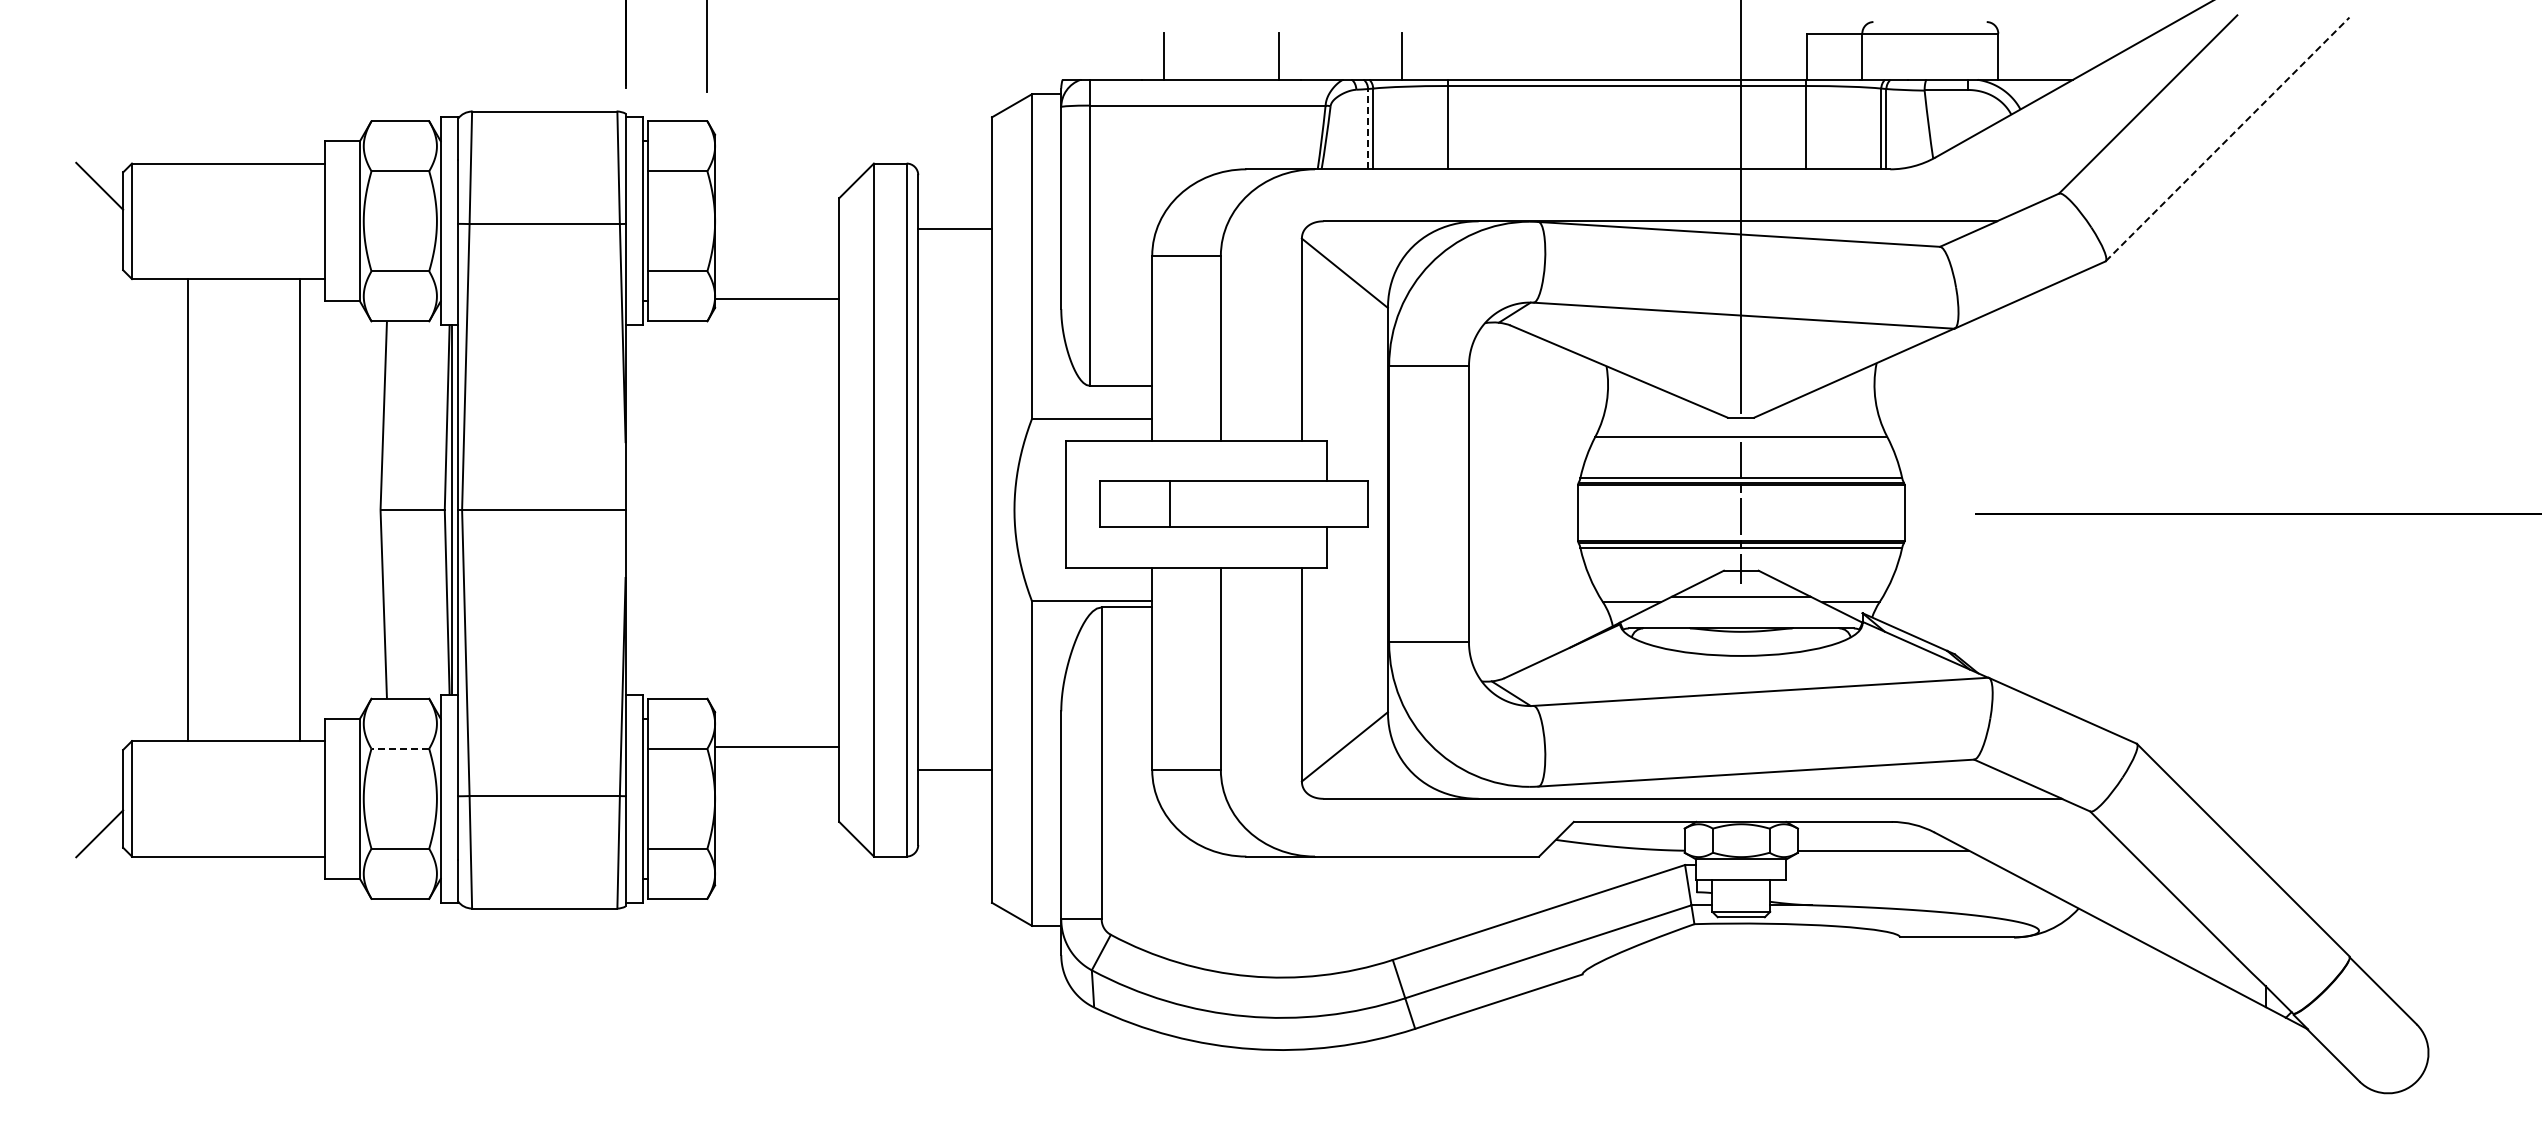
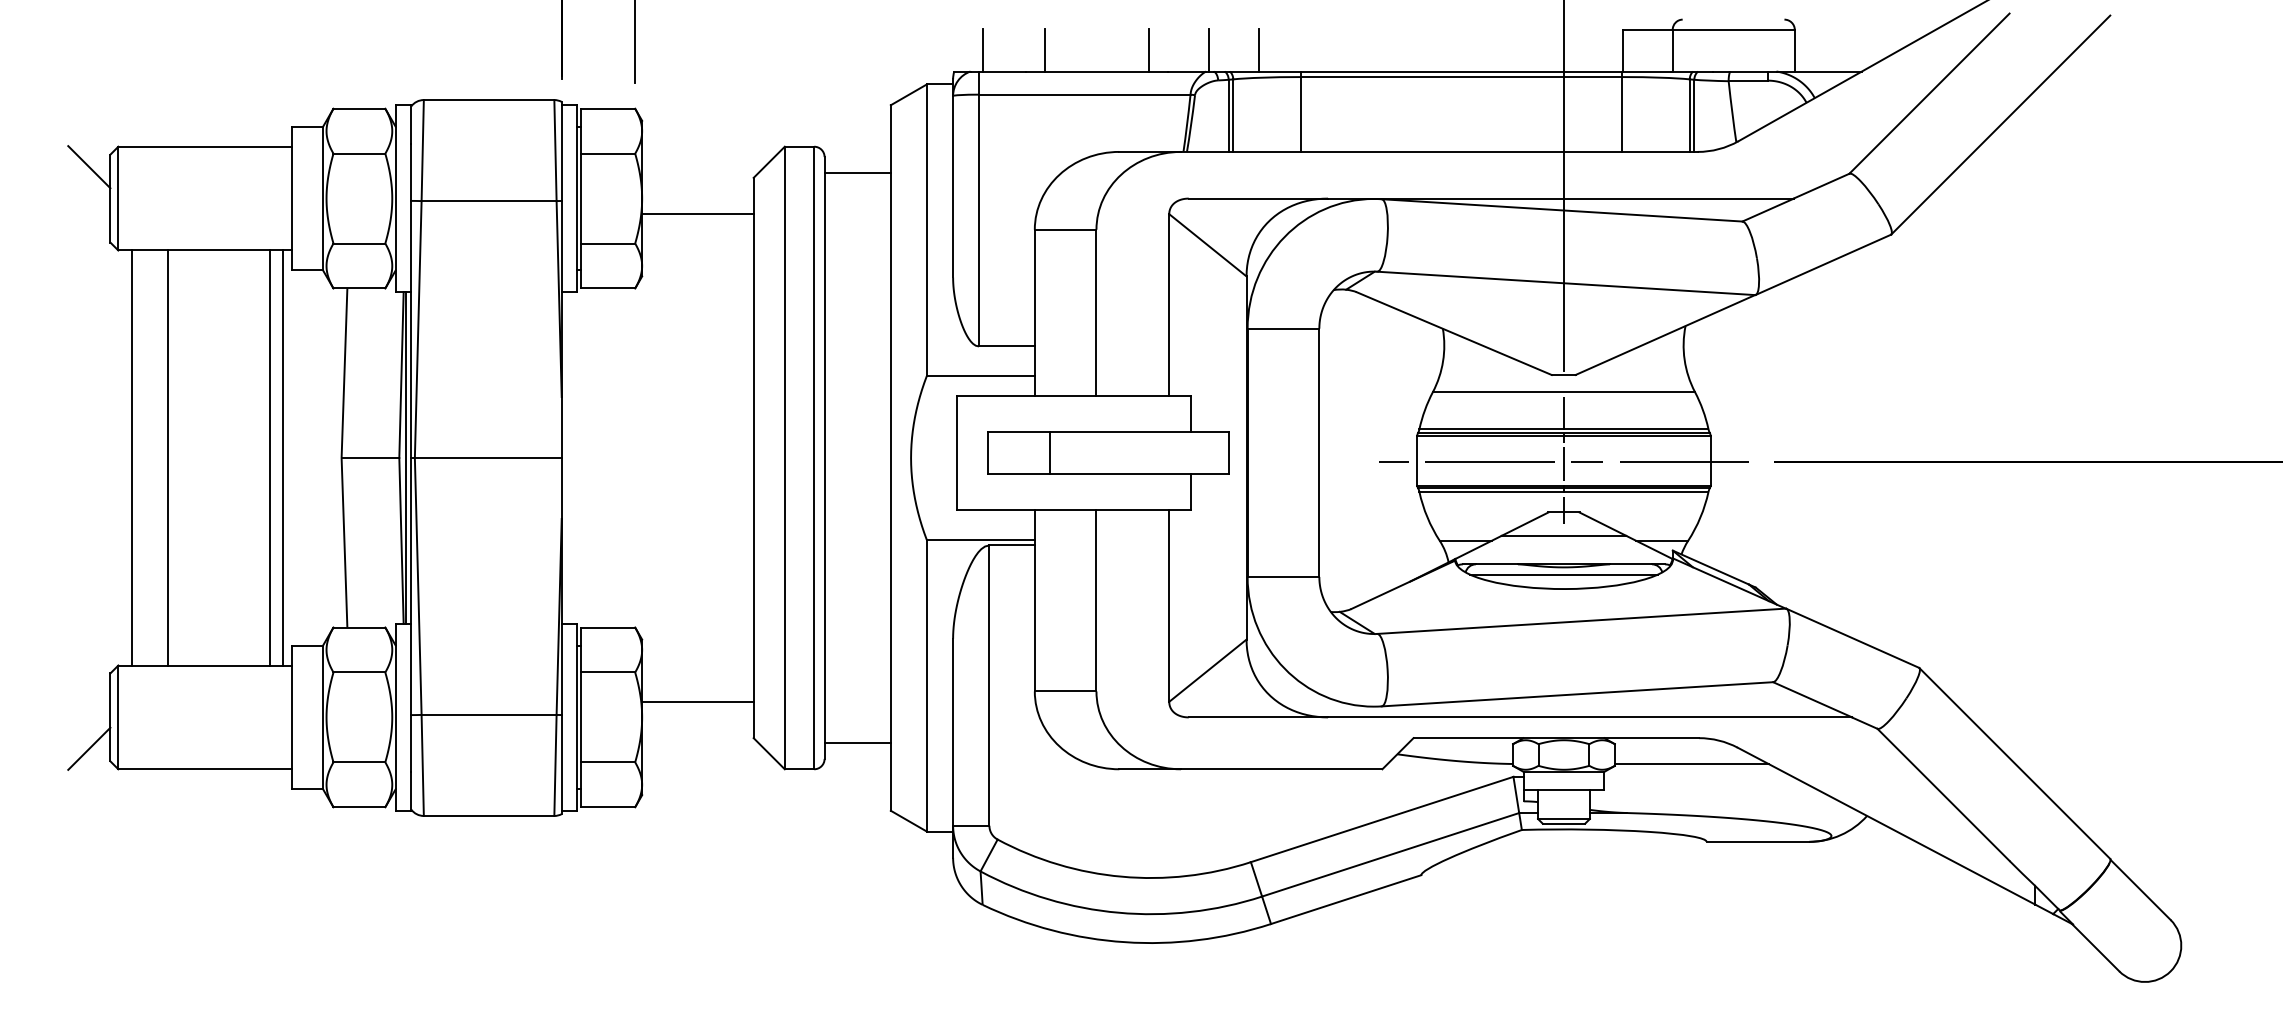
line: (1094, 56) -> (982, 50), added
line: (1345, 56) -> (1208, 50), added
line: (1368, 128) -> (1229, 115), dashed -> solid
line: (2227, 139) -> (2000, 125), dashed -> solid
line: (954, 229) -> (857, 172), moved
line: (777, 298) -> (698, 214), moved
line: (146, 510) -> (131, 458), added
line: (315, 510) -> (283, 458), added
line: (1741, 514) -> (1564, 461), added
line: (1740, 640) -> (1563, 575), added
line: (777, 746) -> (698, 701), moved
line: (400, 748) -> (359, 672), dashed -> solid
line: (954, 769) -> (857, 743), moved

